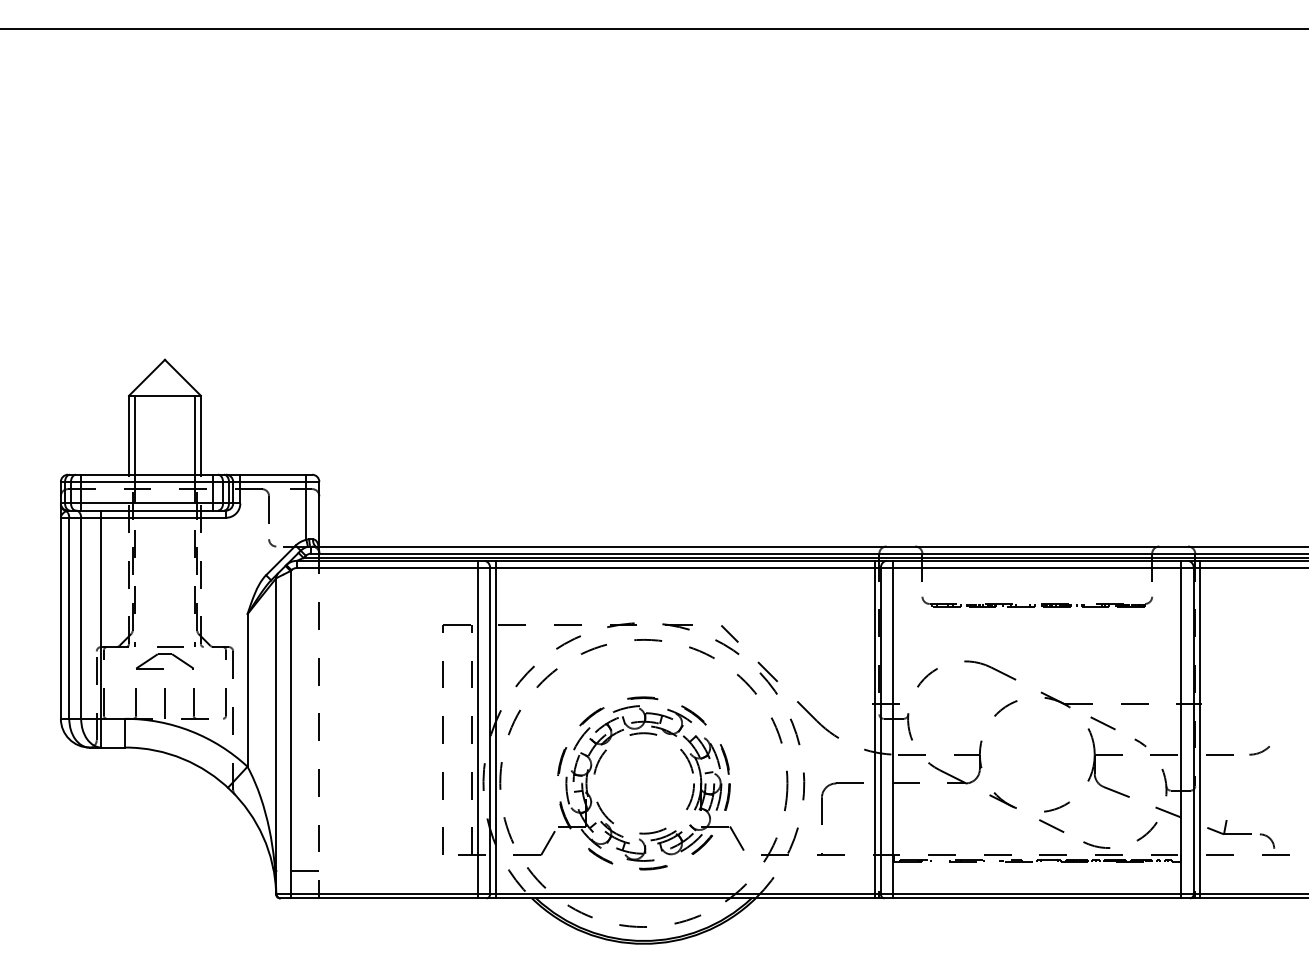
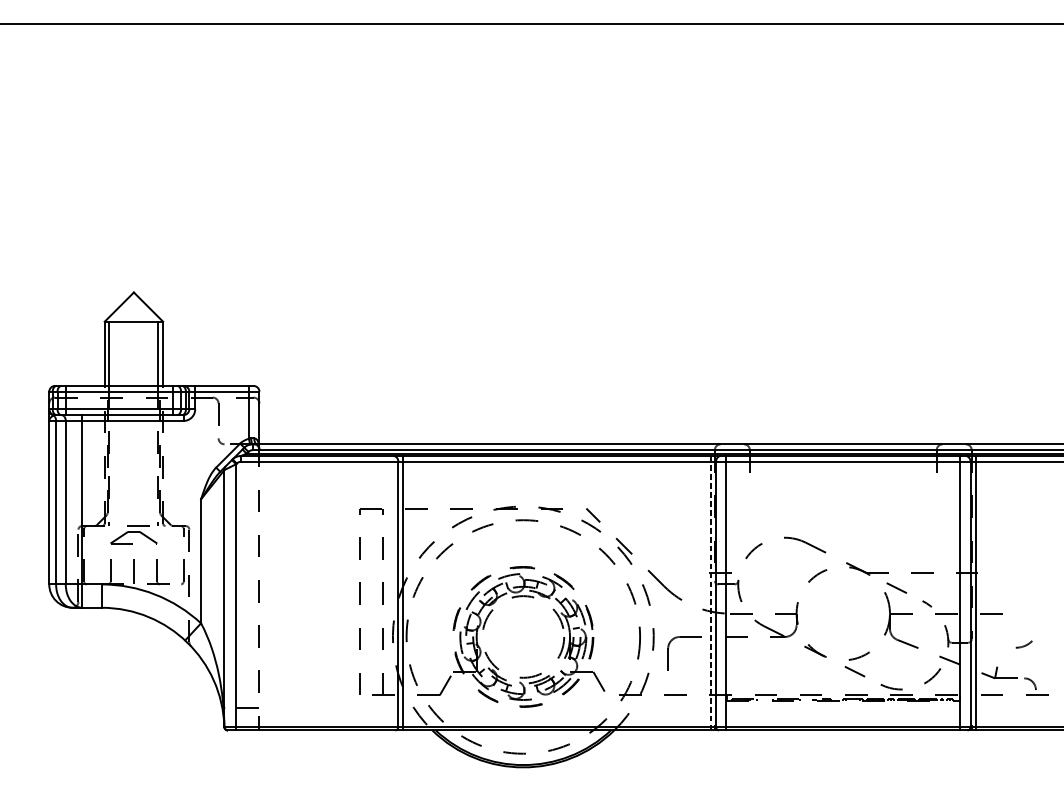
part: (1036, 601) -> (842, 489), removed
line: (477, 729) -> (388, 593), removed
line: (874, 729) -> (710, 593), solid -> dashed
arc: (1259, 751) -> (1023, 645), moved

